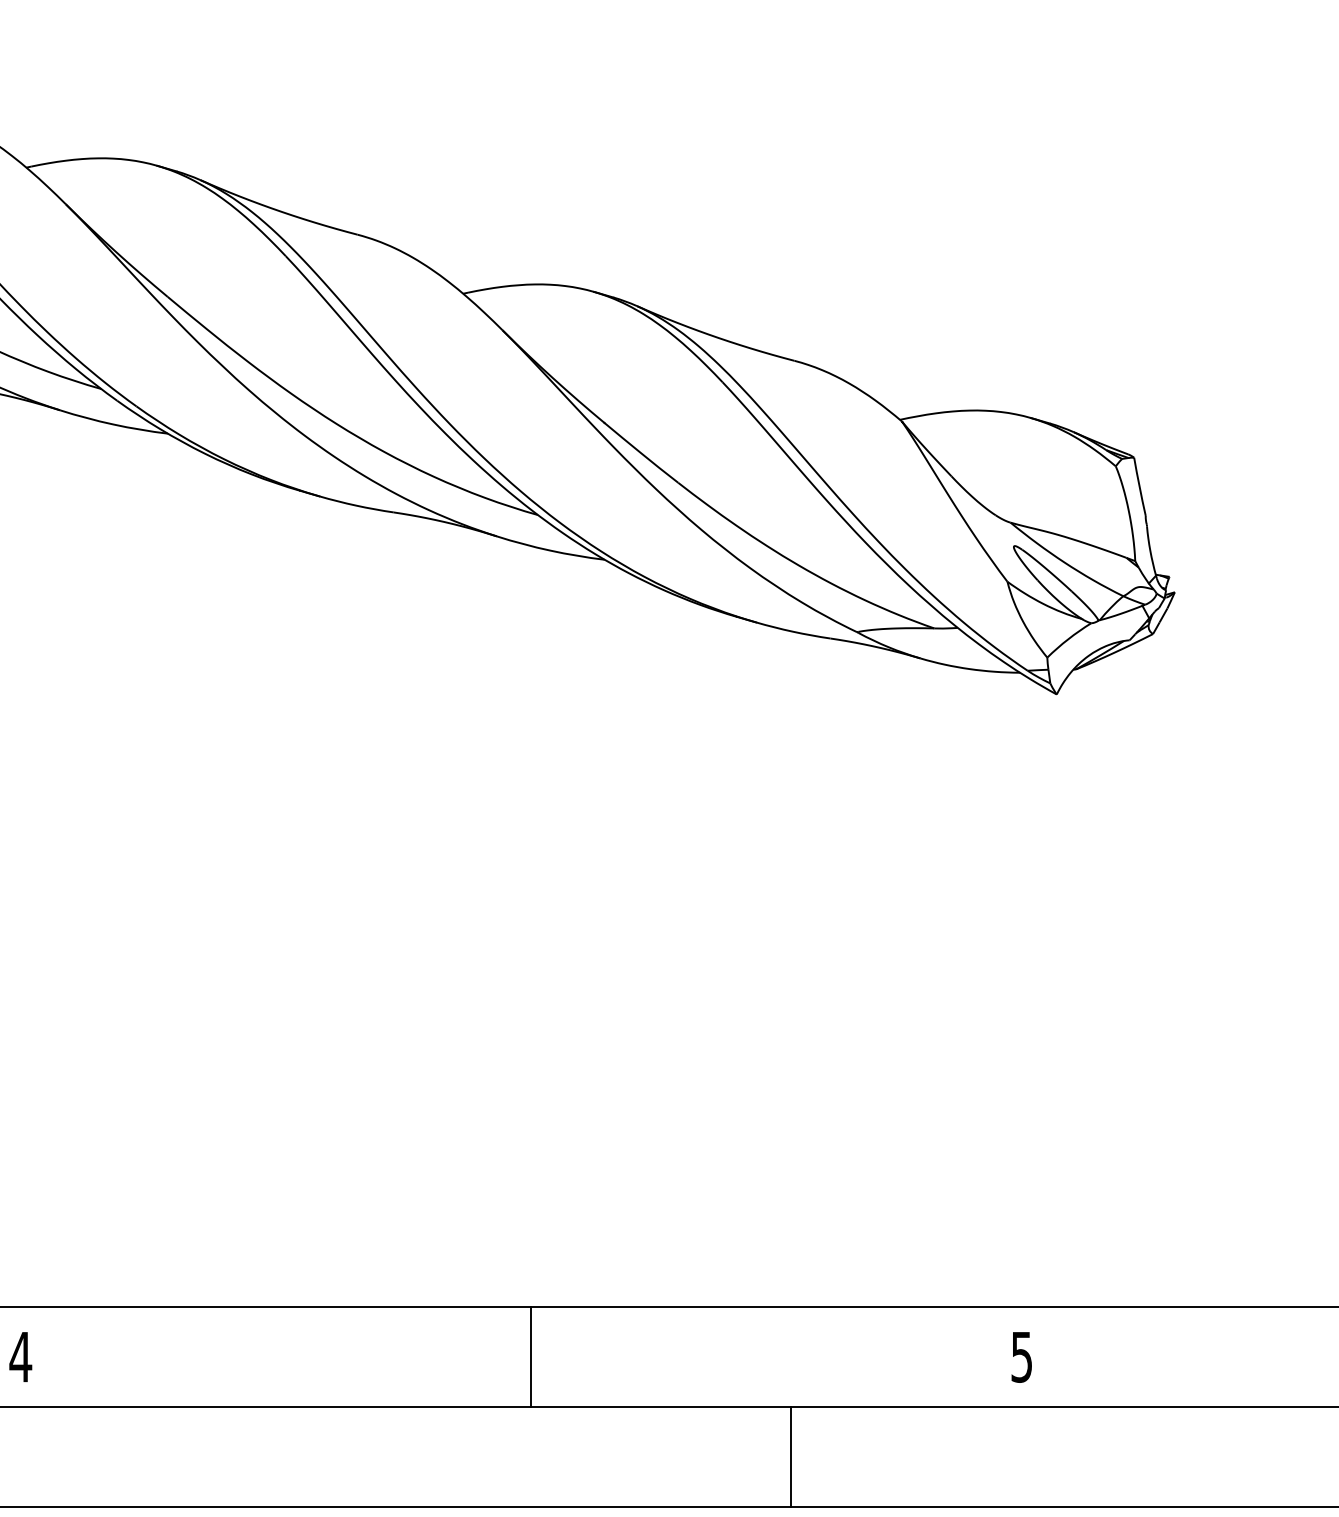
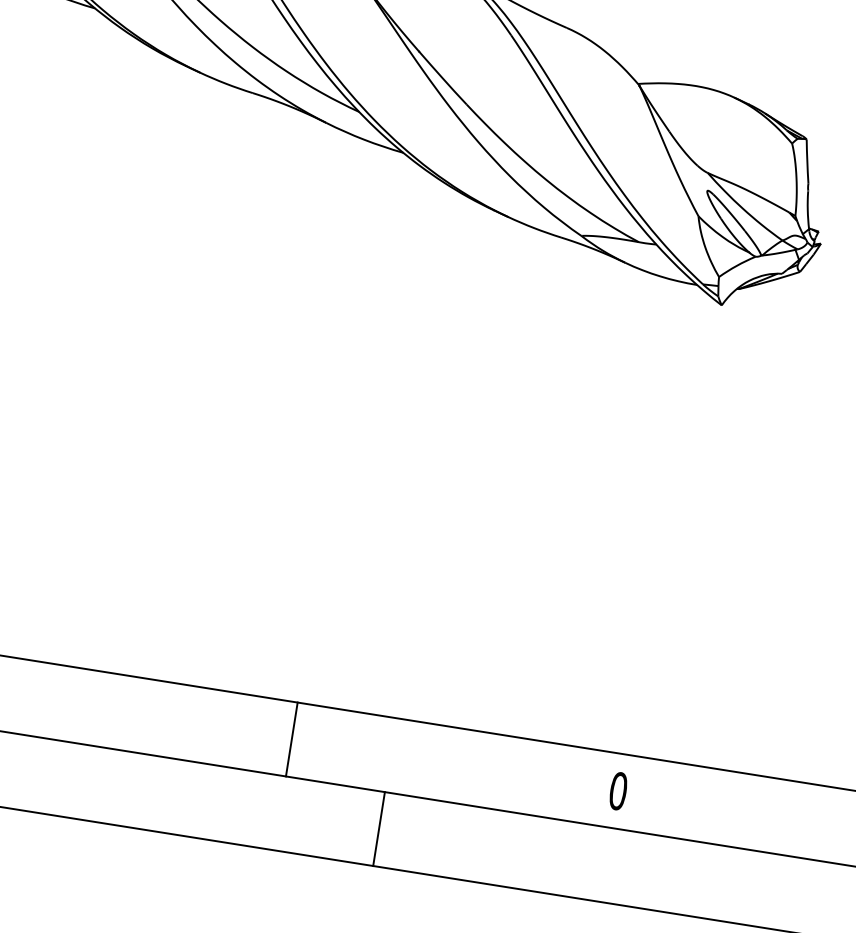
text: (1021, 1356) -> (618, 790), 5 -> 0
line: (531, 1357) -> (291, 739), moved
line: (791, 1457) -> (379, 829), moved

